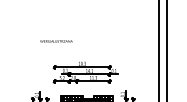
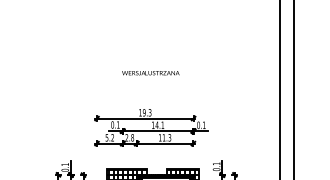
text: (56, 41) -> (150, 73), moved

